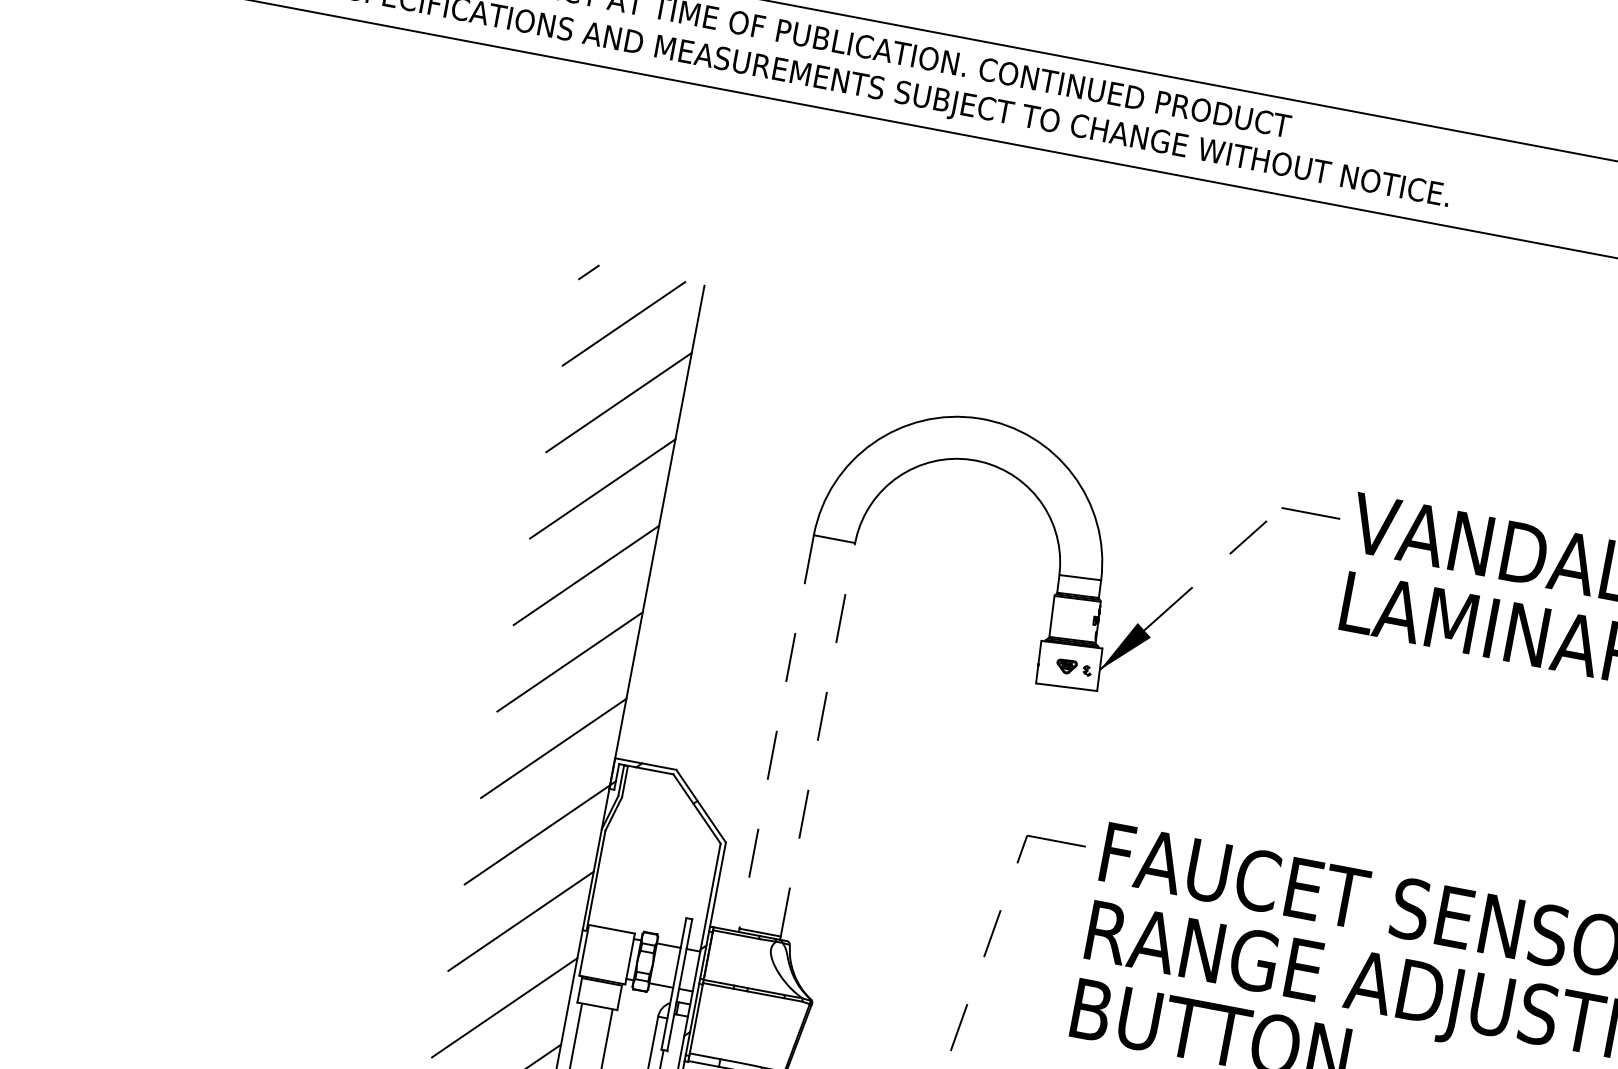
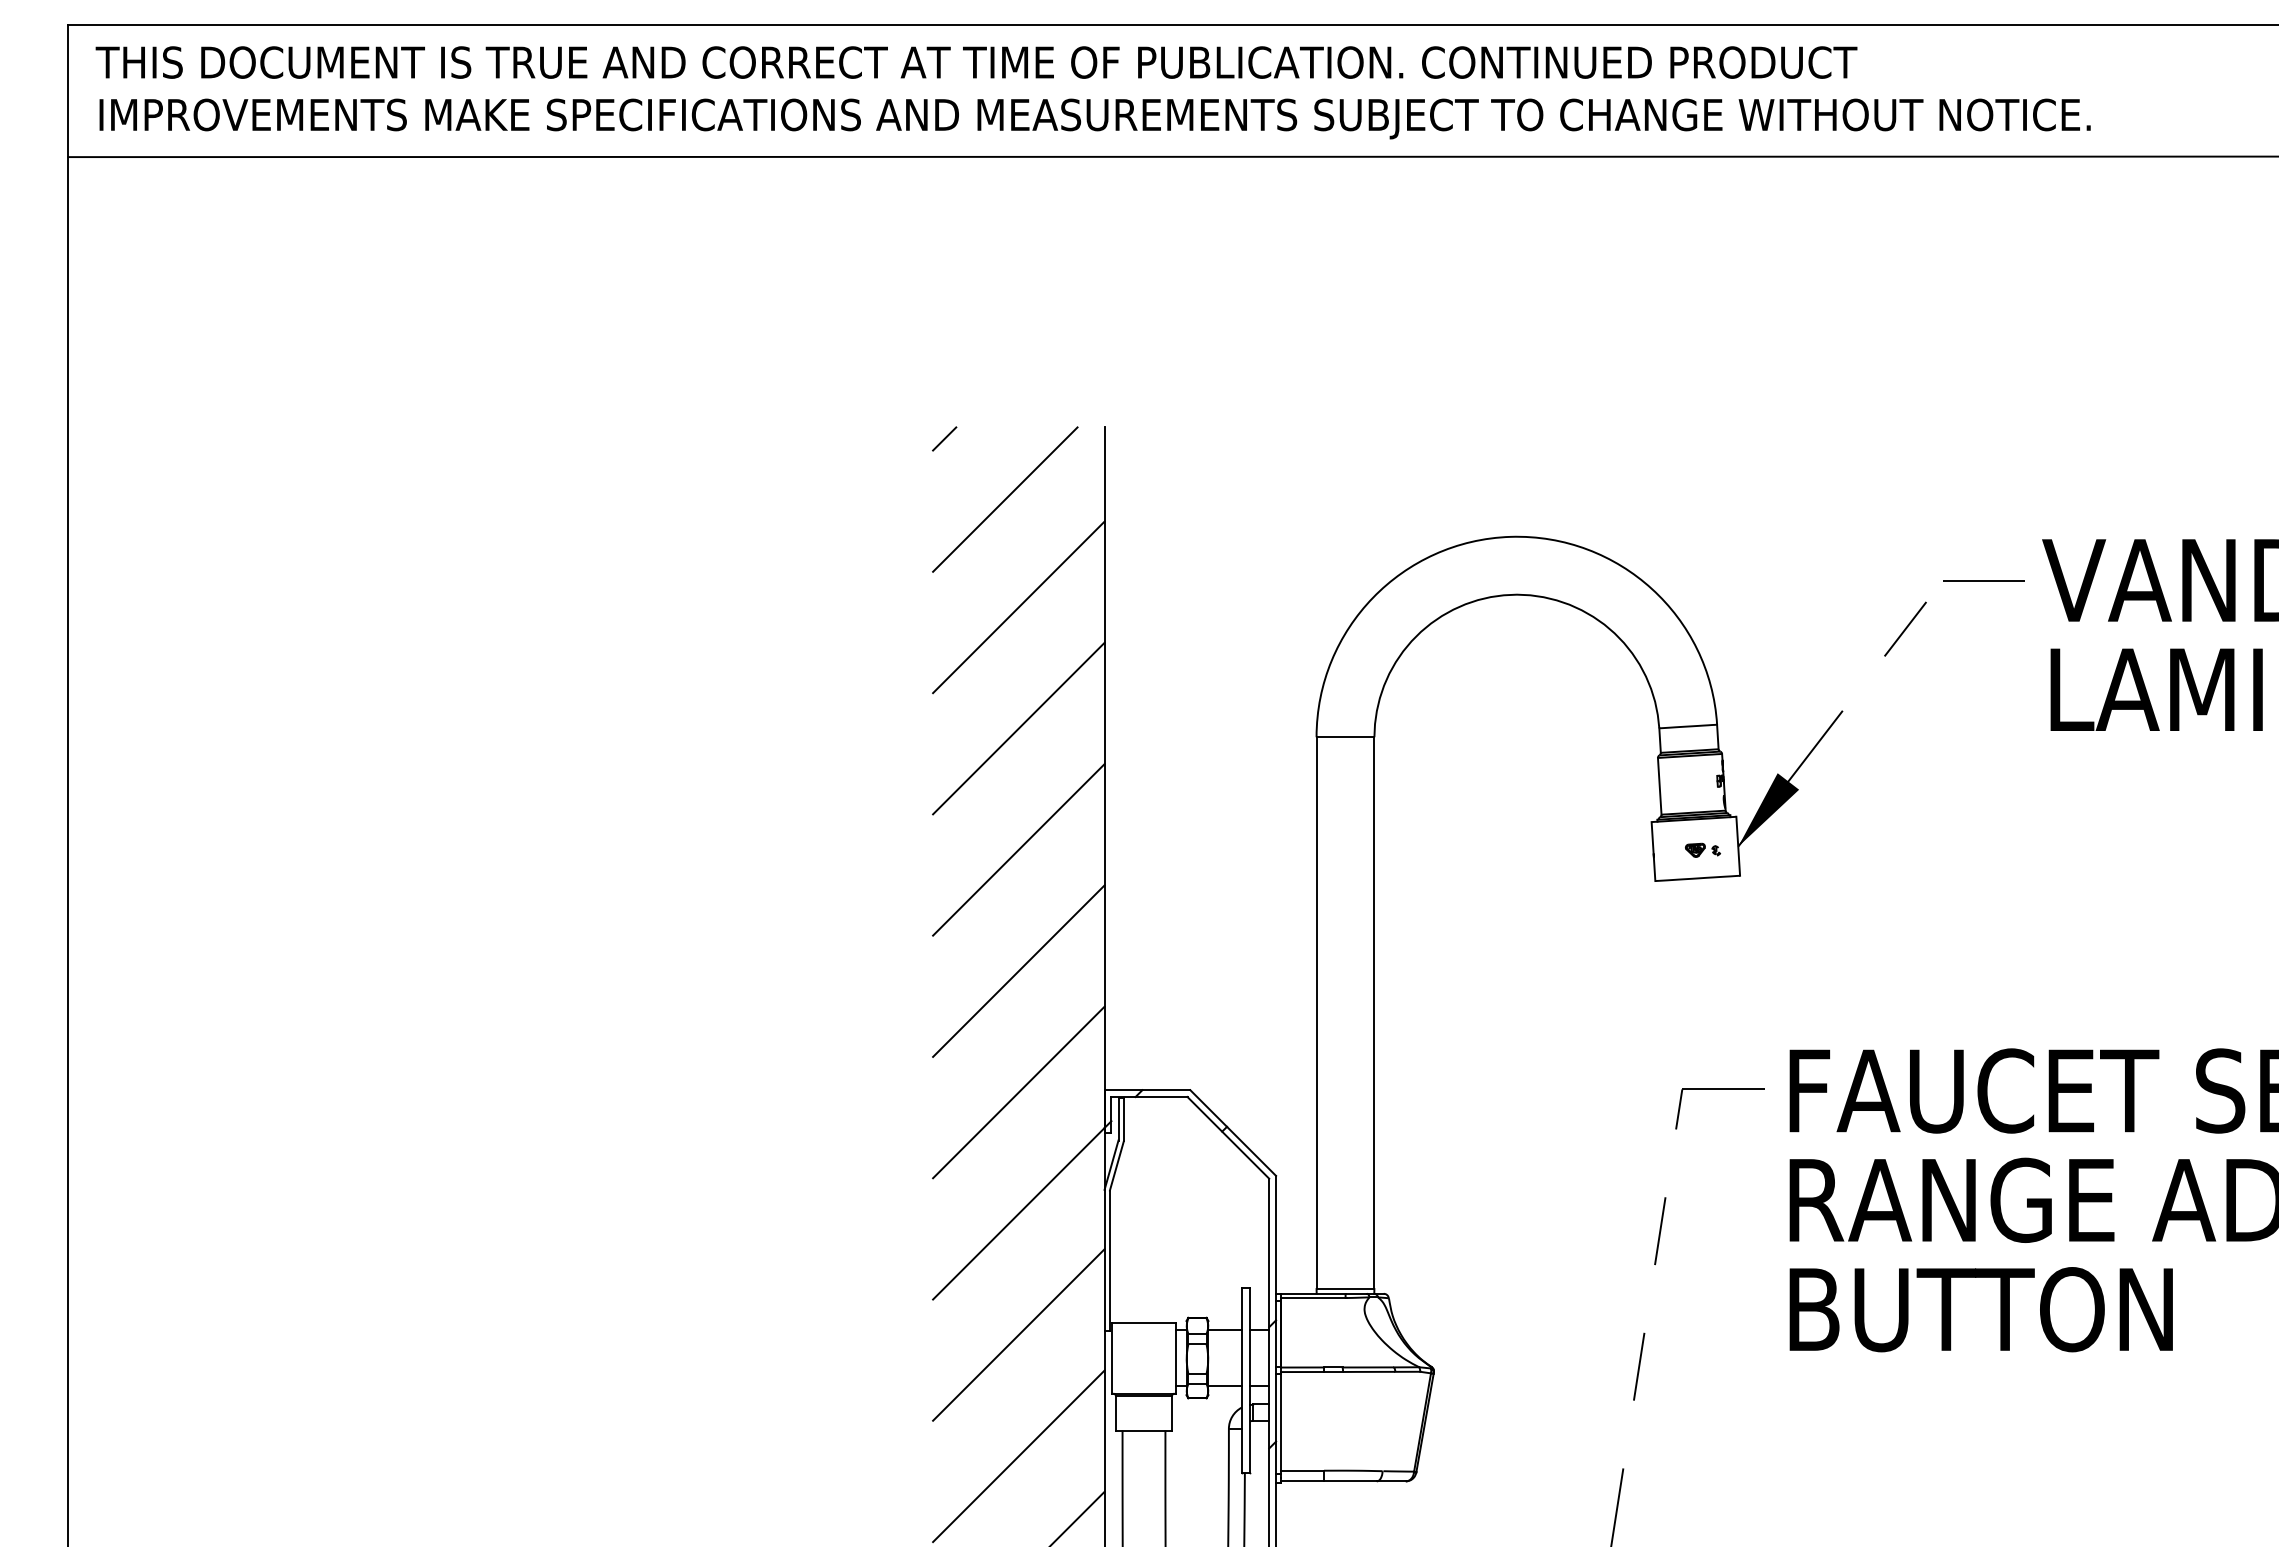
part: (1073, 667) -> (1702, 849), size x0.71
line: (776, 732) -> (1316, 1013), dashed -> solid
line: (817, 740) -> (1374, 1013), dashed -> solid

